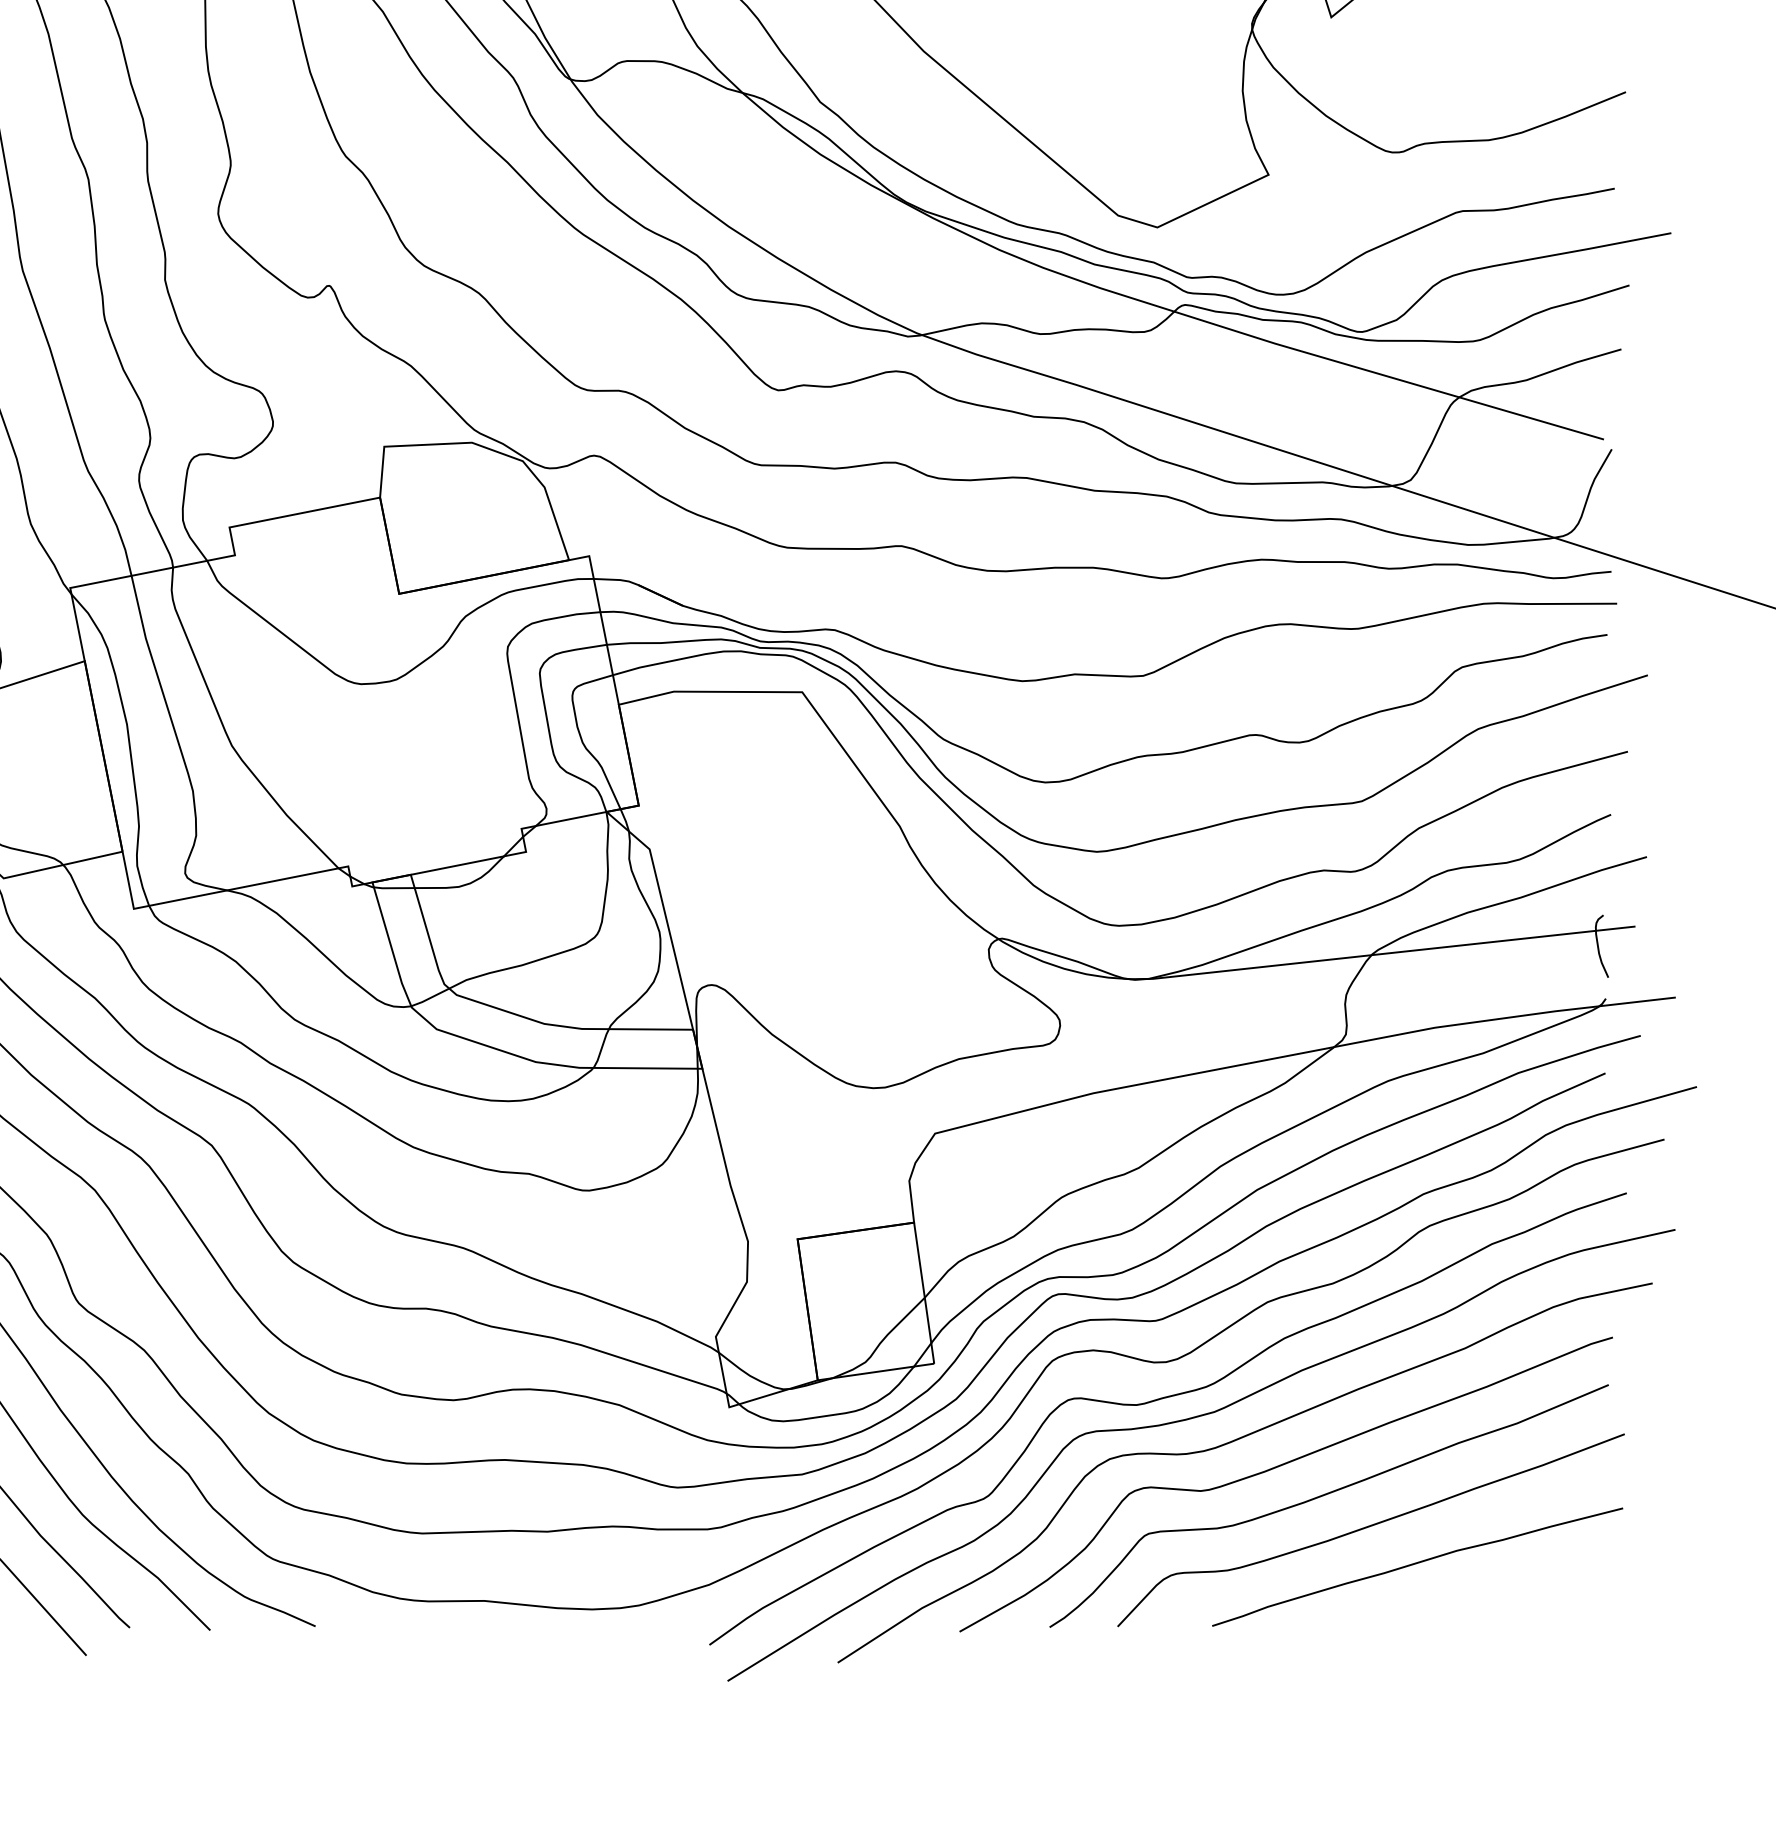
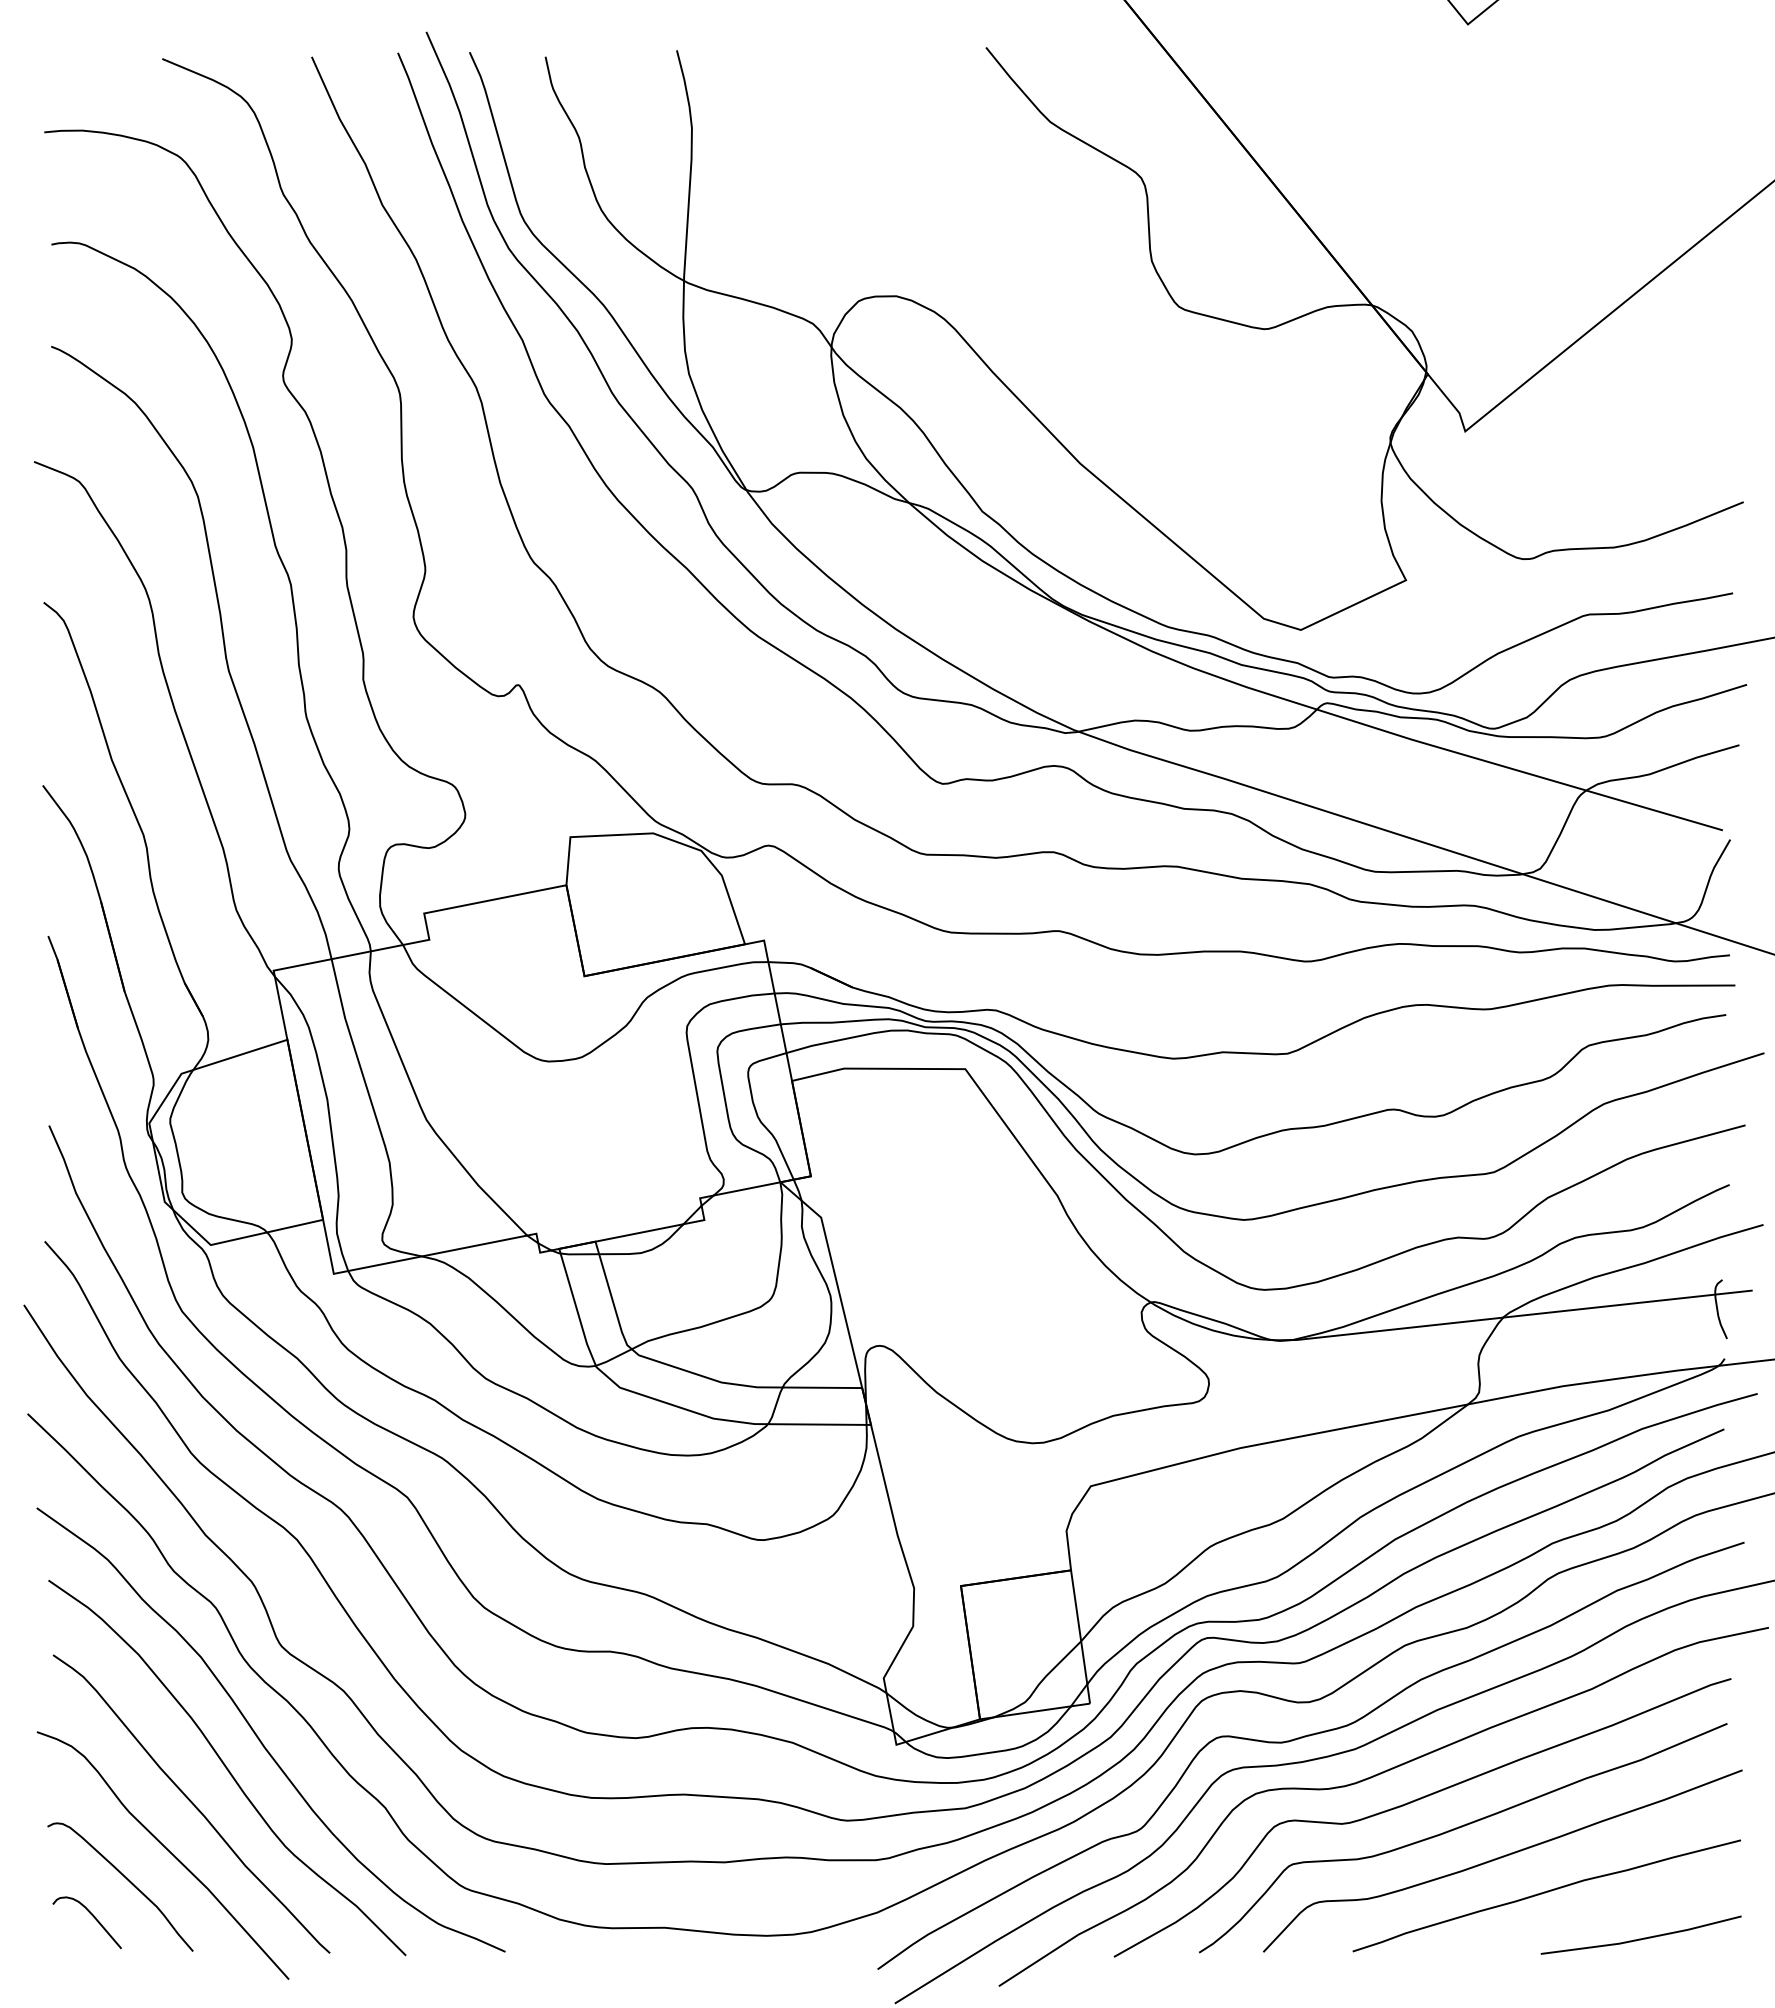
line: (1516, 1612) -> (1640, 1938), added

